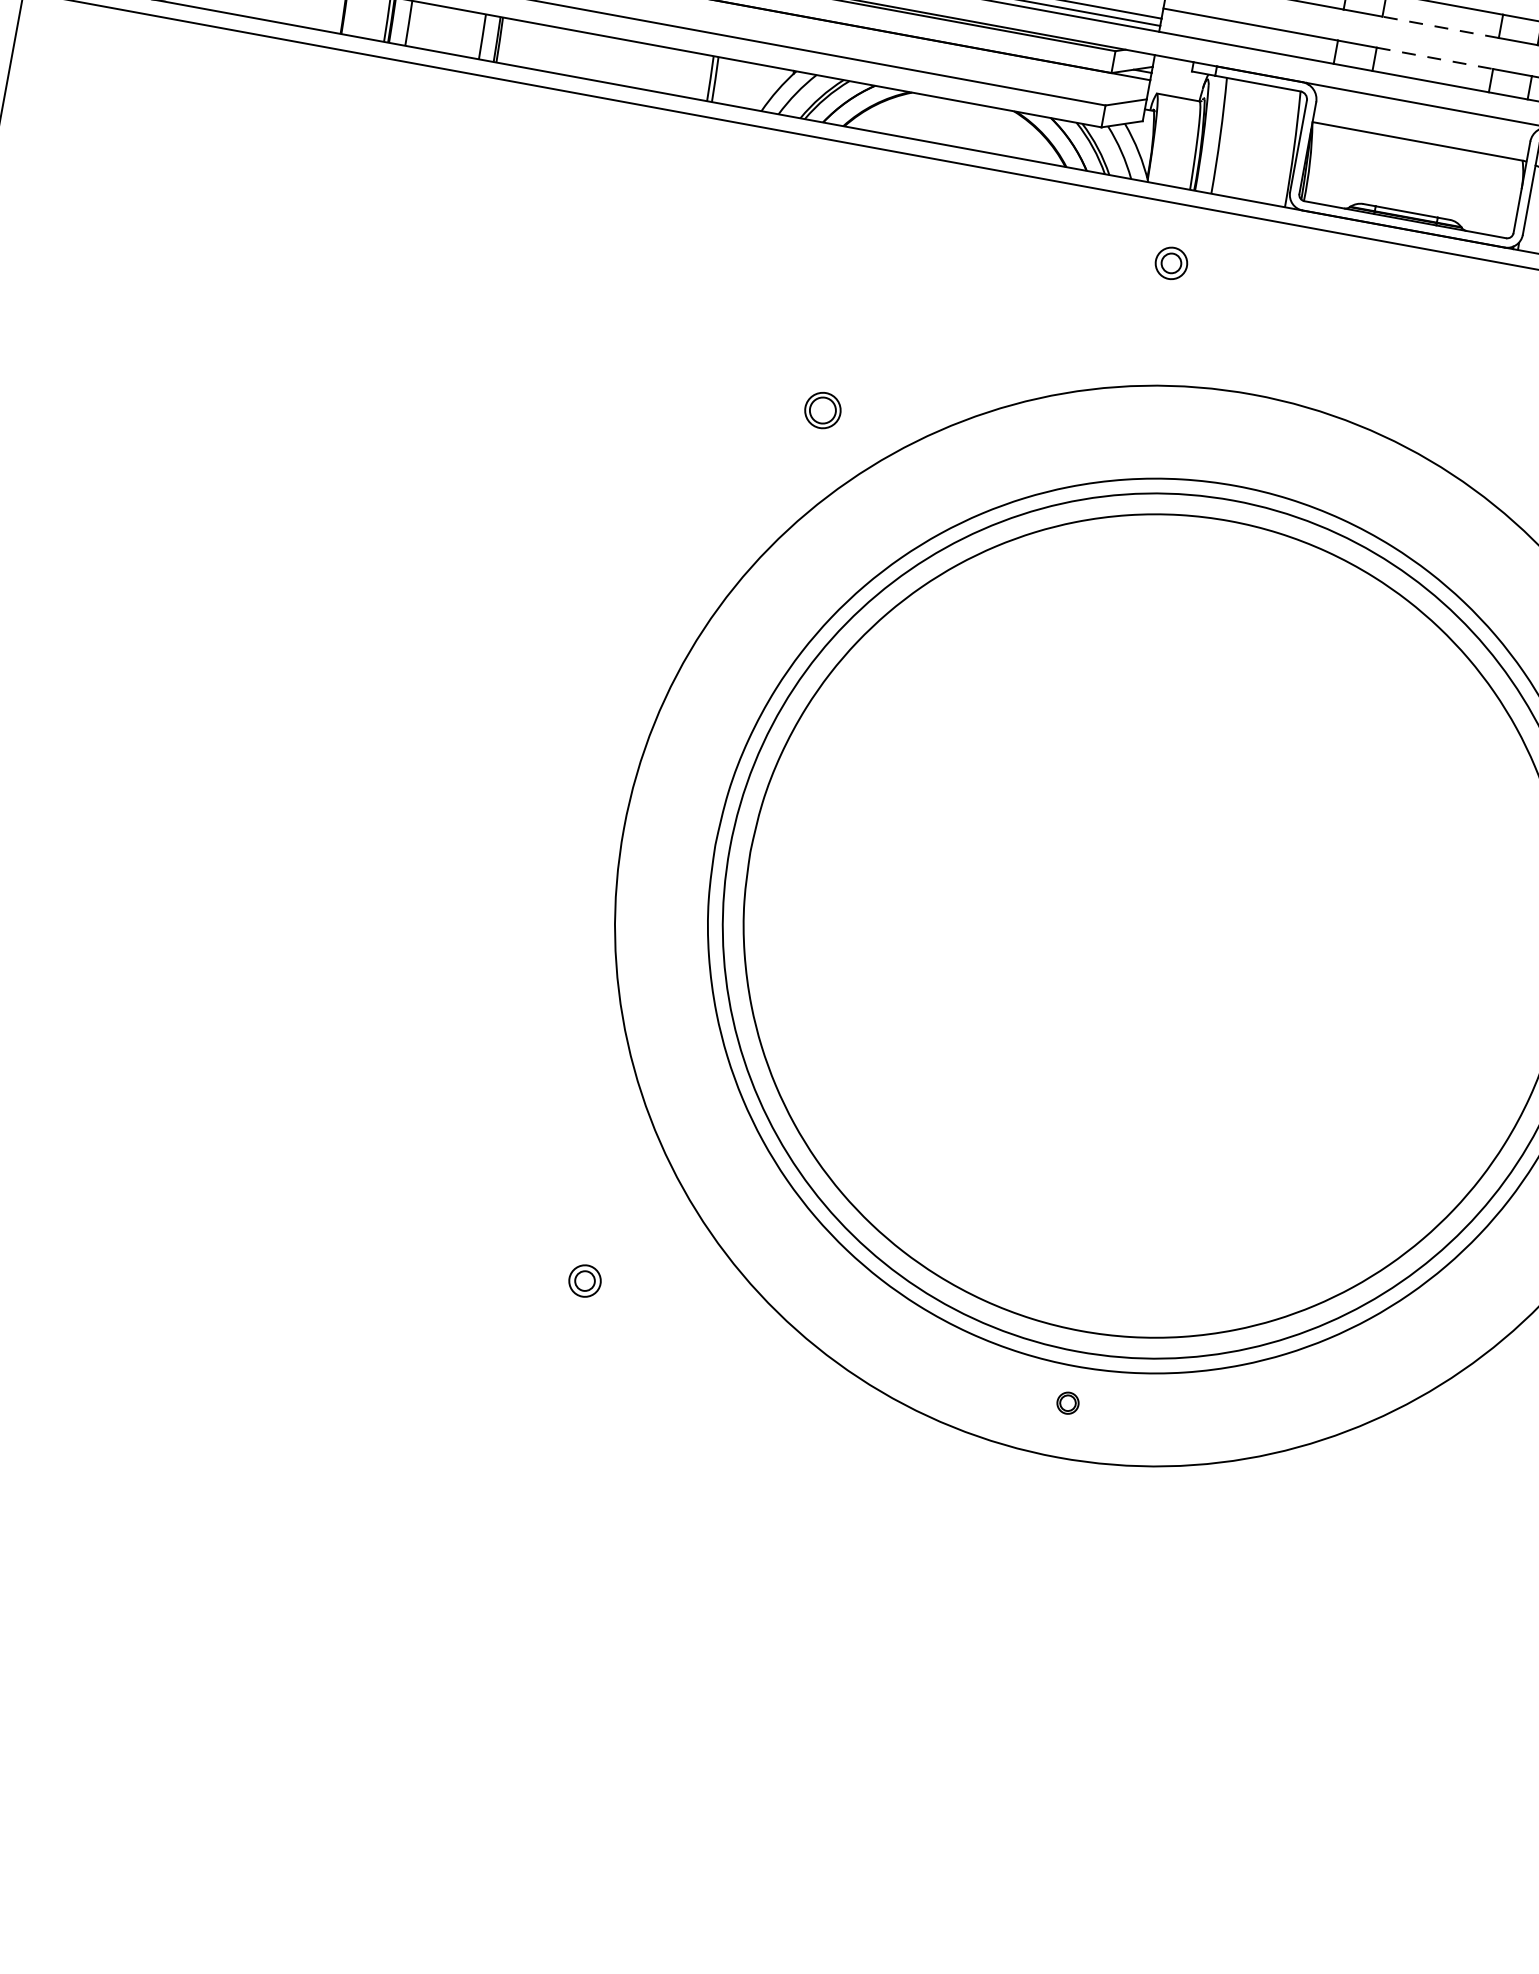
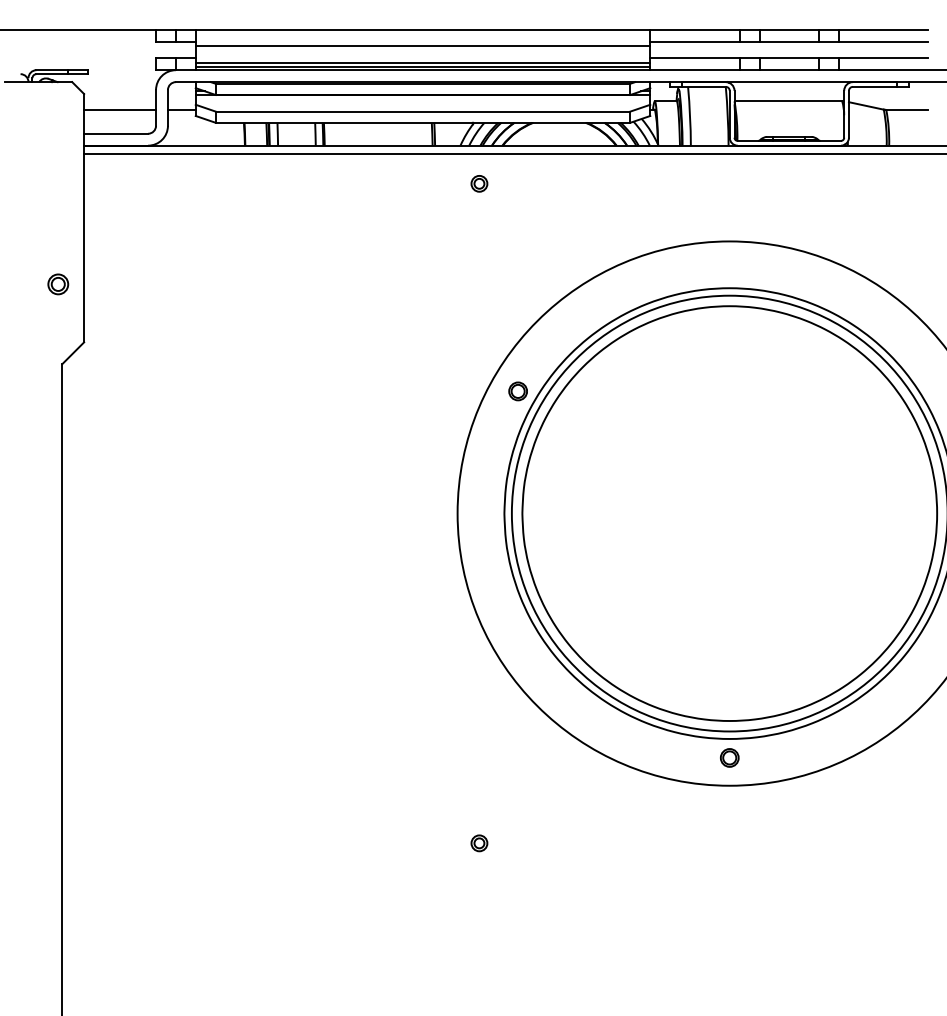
line: (1440, 27) -> (789, 42), dashed -> solid
line: (1435, 58) -> (789, 58), dashed -> solid
part: (1171, 262) -> (479, 183), moved
part: (821, 410) -> (517, 391), moved
part: (585, 1281) -> (479, 843), moved
part: (1067, 1402) -> (729, 757), size x1.67

